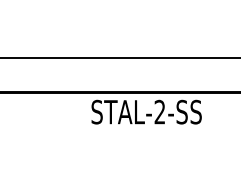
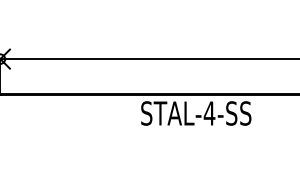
text: (159, 112) -> (209, 113), STAL-2-SS -> STAL-4-SS

